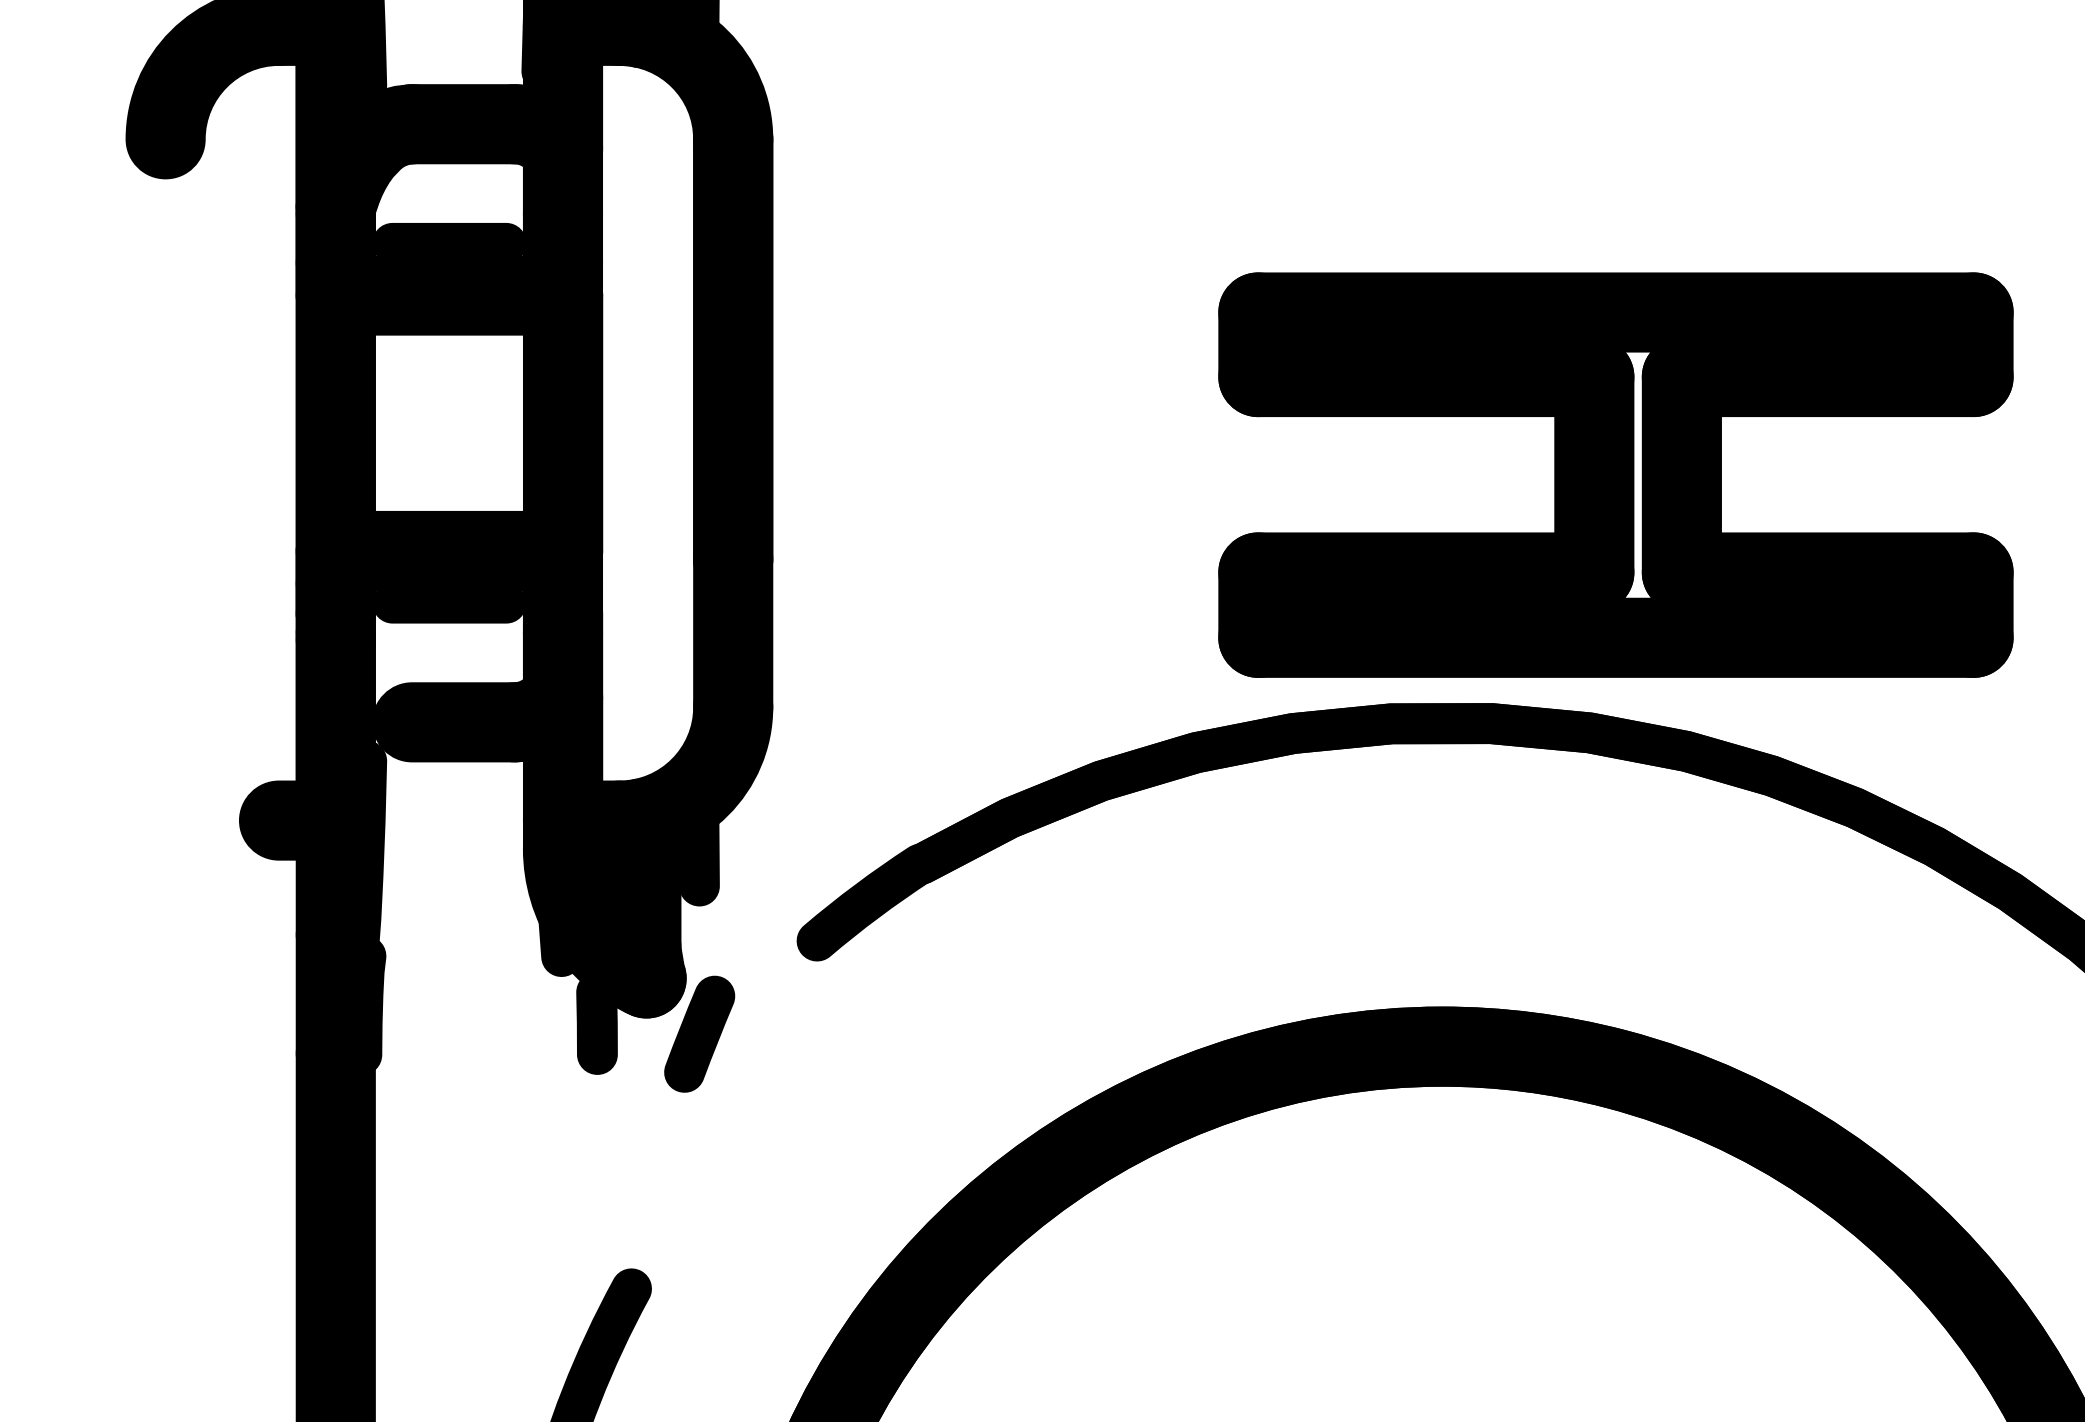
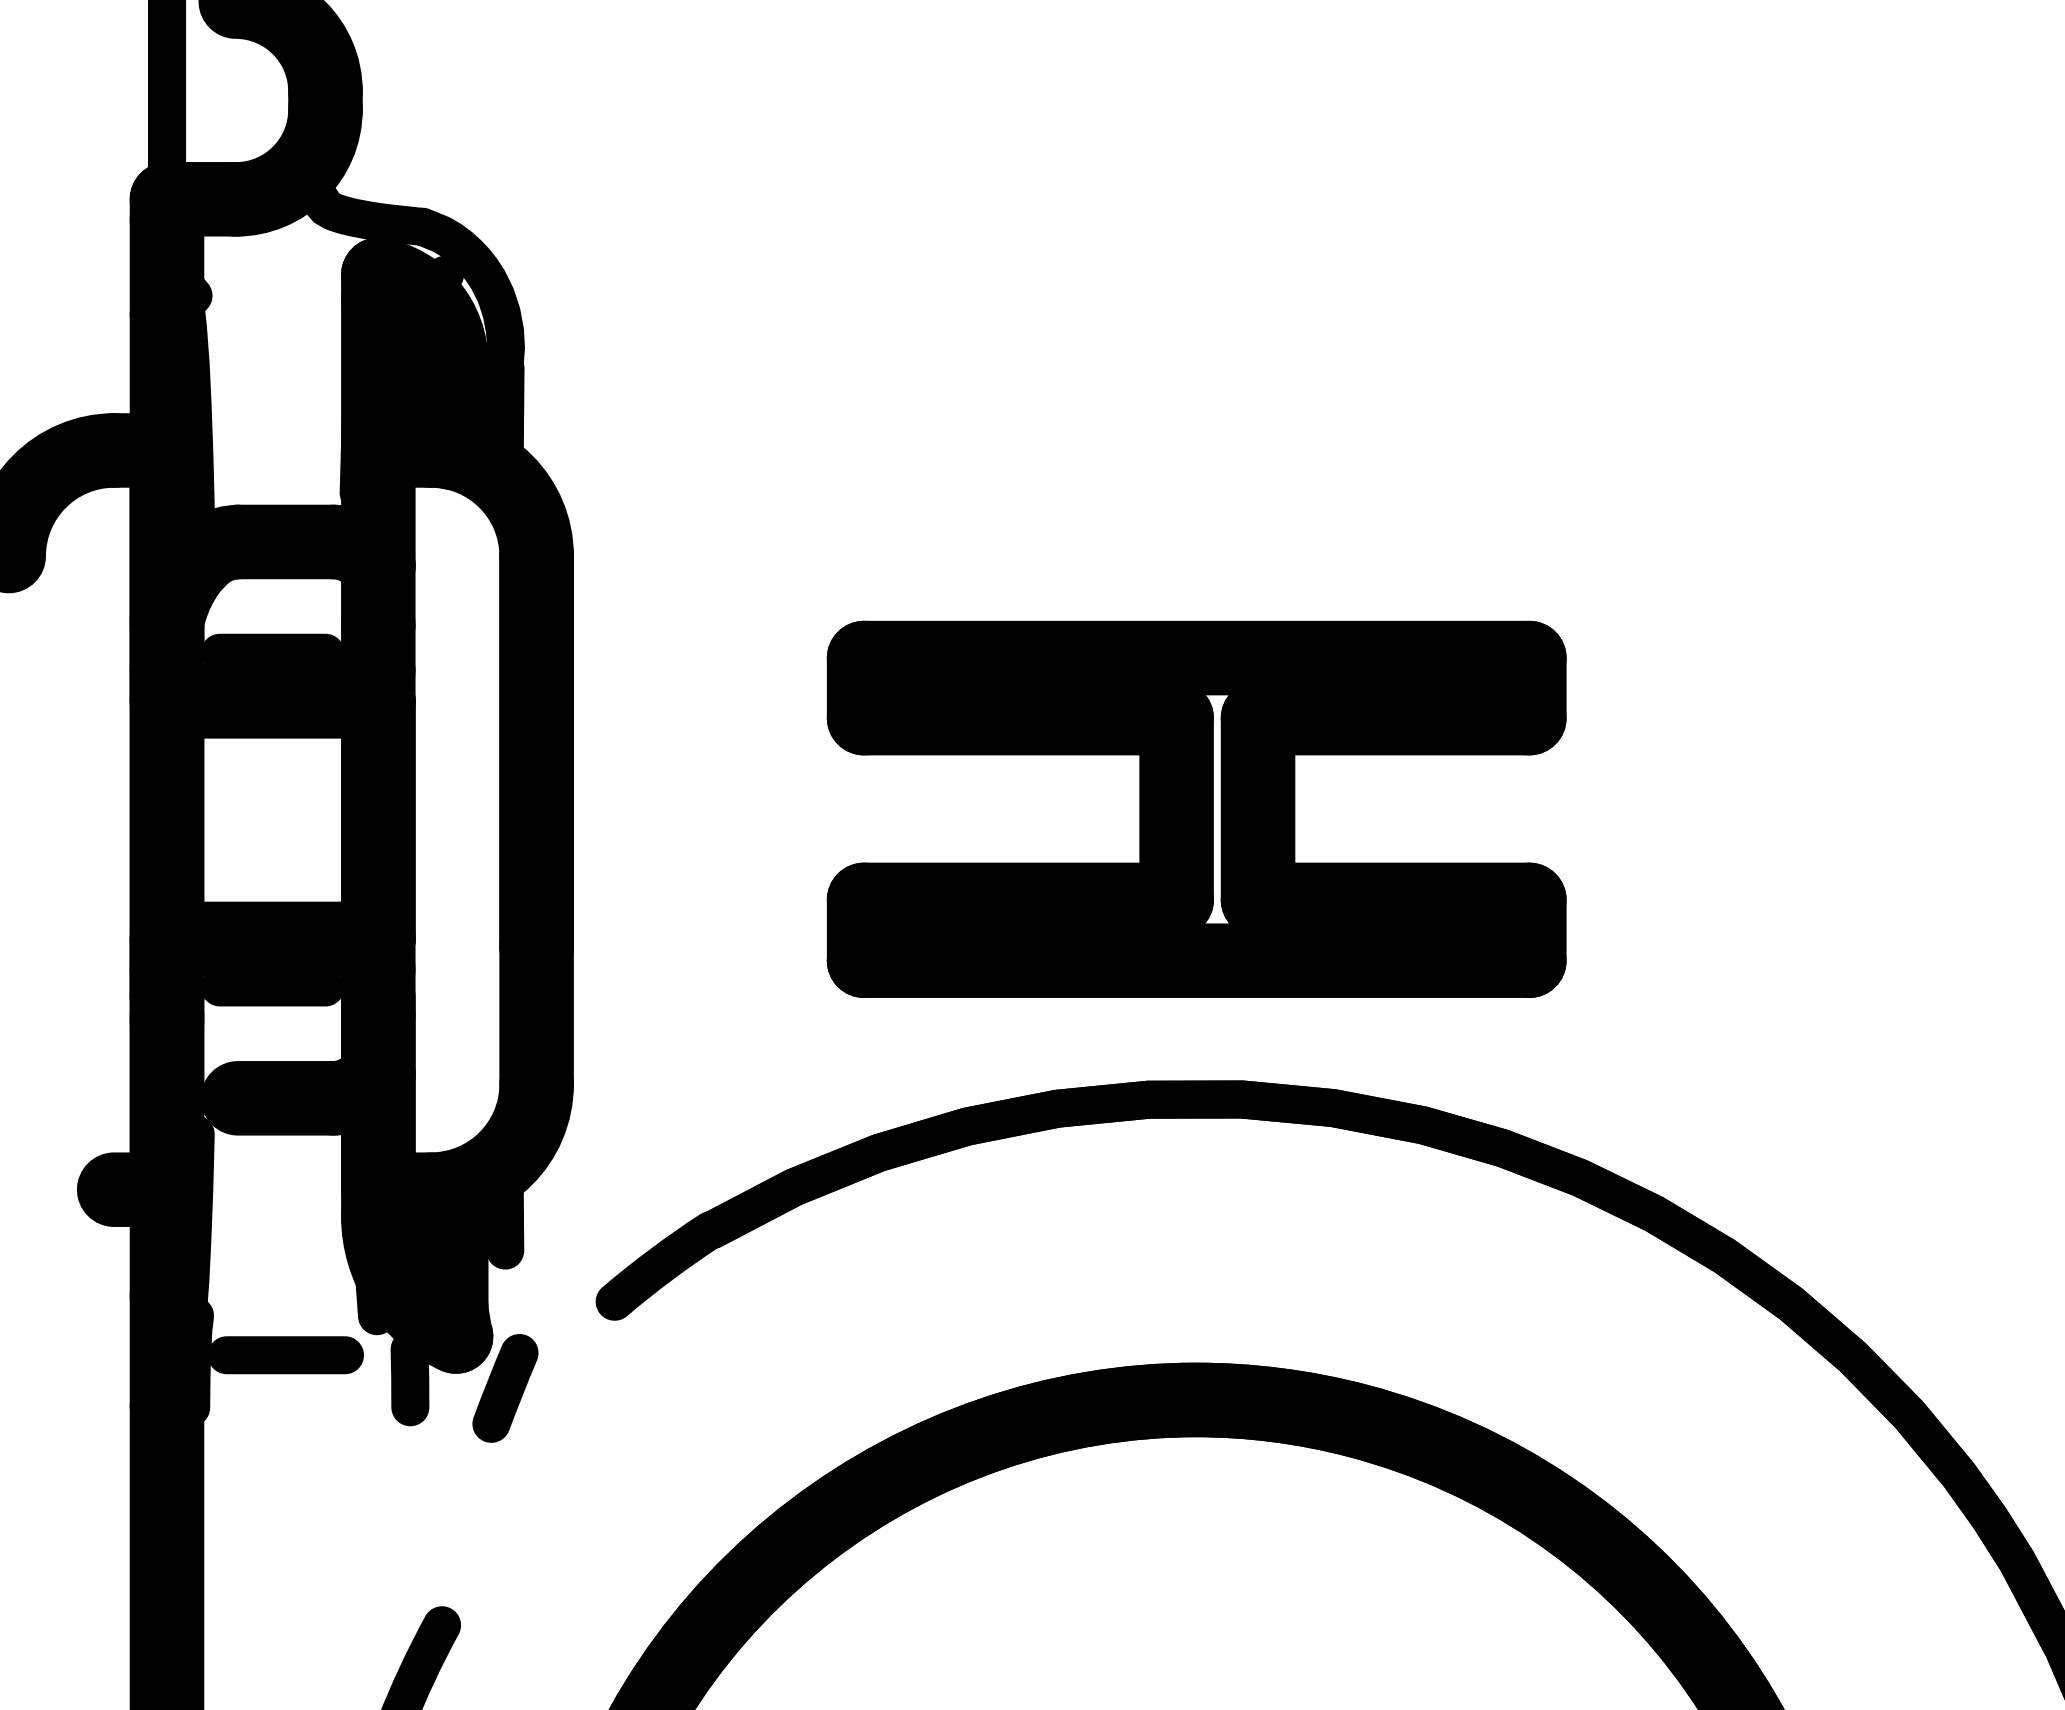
part: (1615, 474) -> (1196, 808), moved
fill: (463, 998) -> (285, 1355), added

